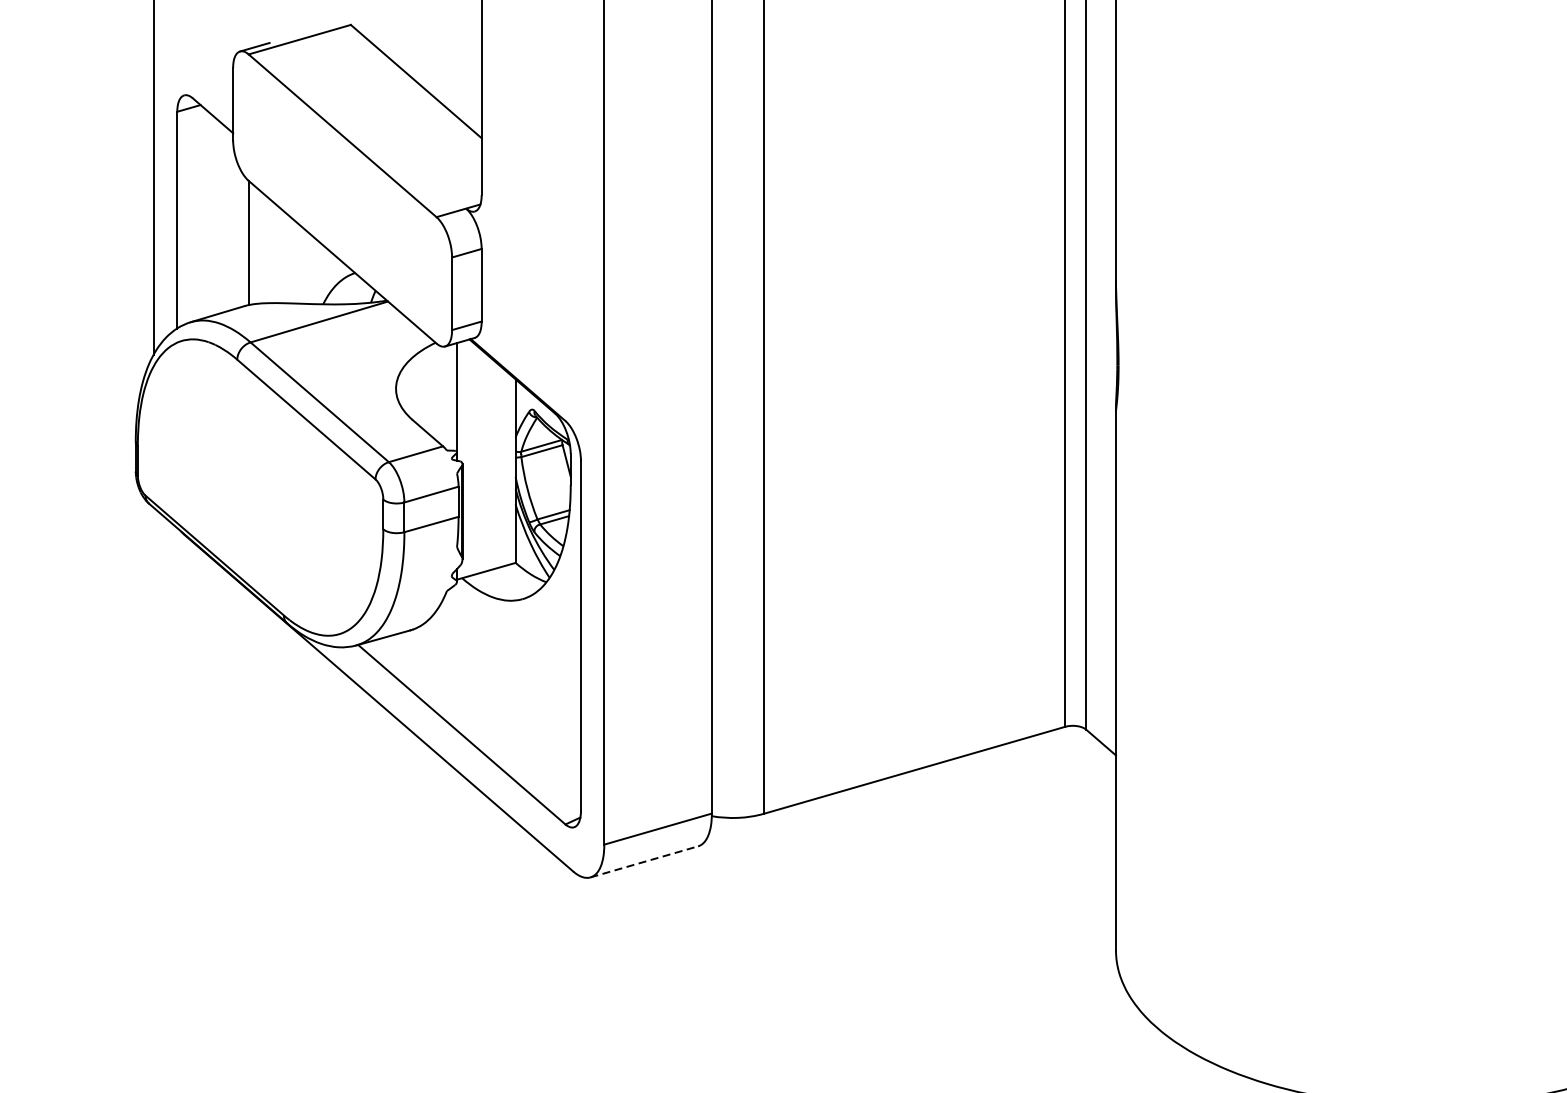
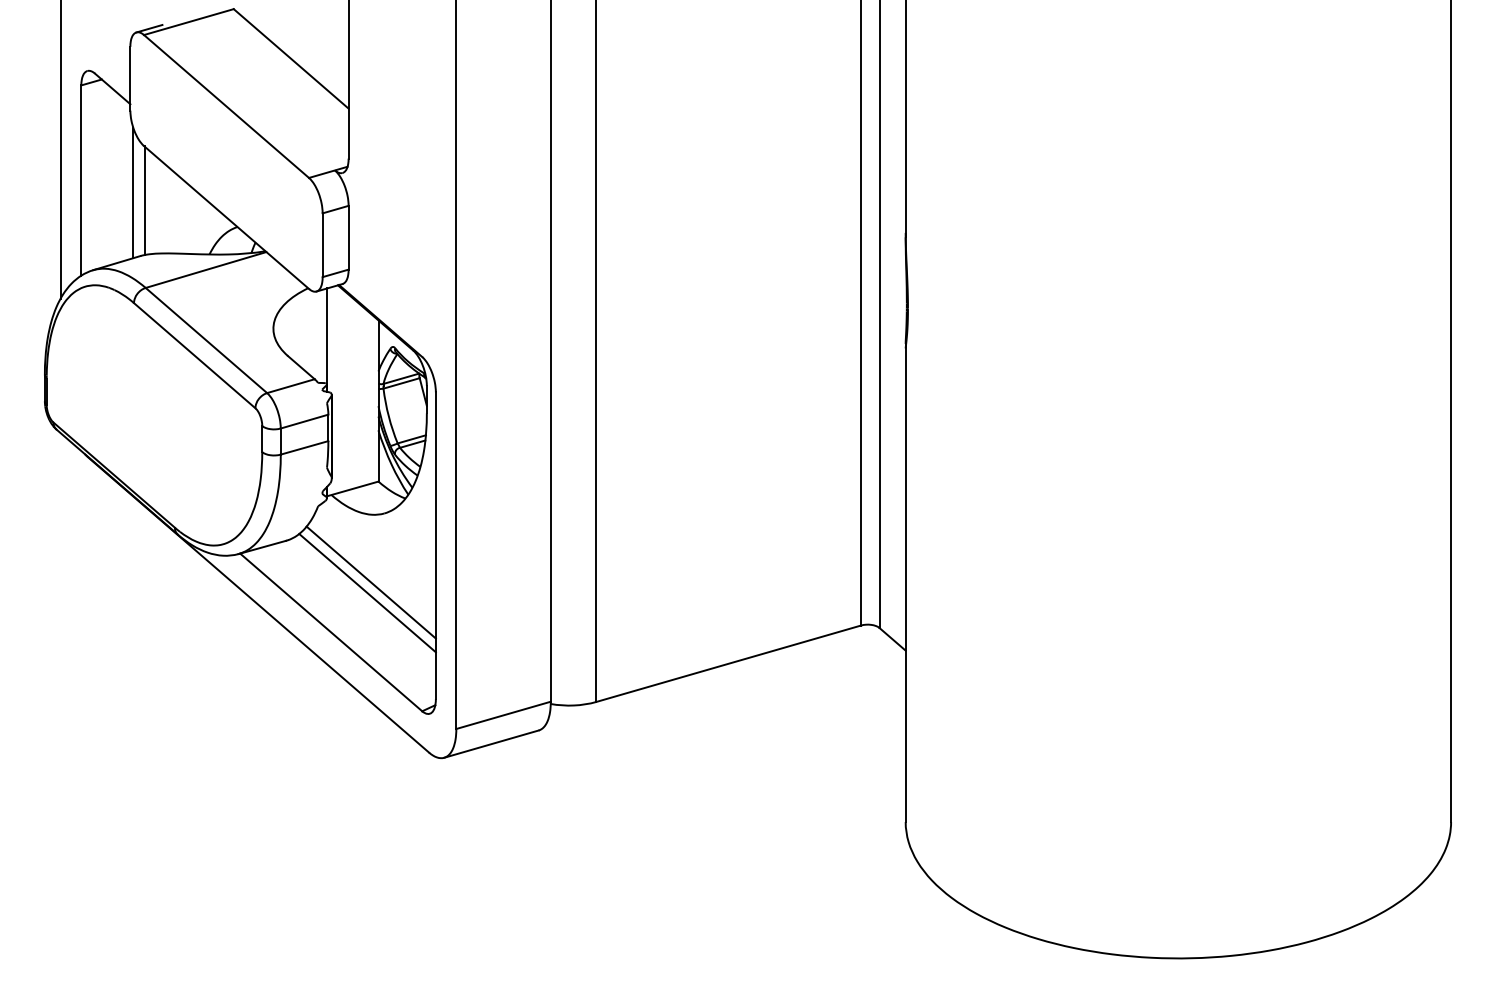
line: (236, 233) -> (133, 192), added
line: (506, 677) -> (370, 582), added
line: (503, 689) -> (367, 592), added
line: (644, 862) -> (491, 744), dashed -> solid

